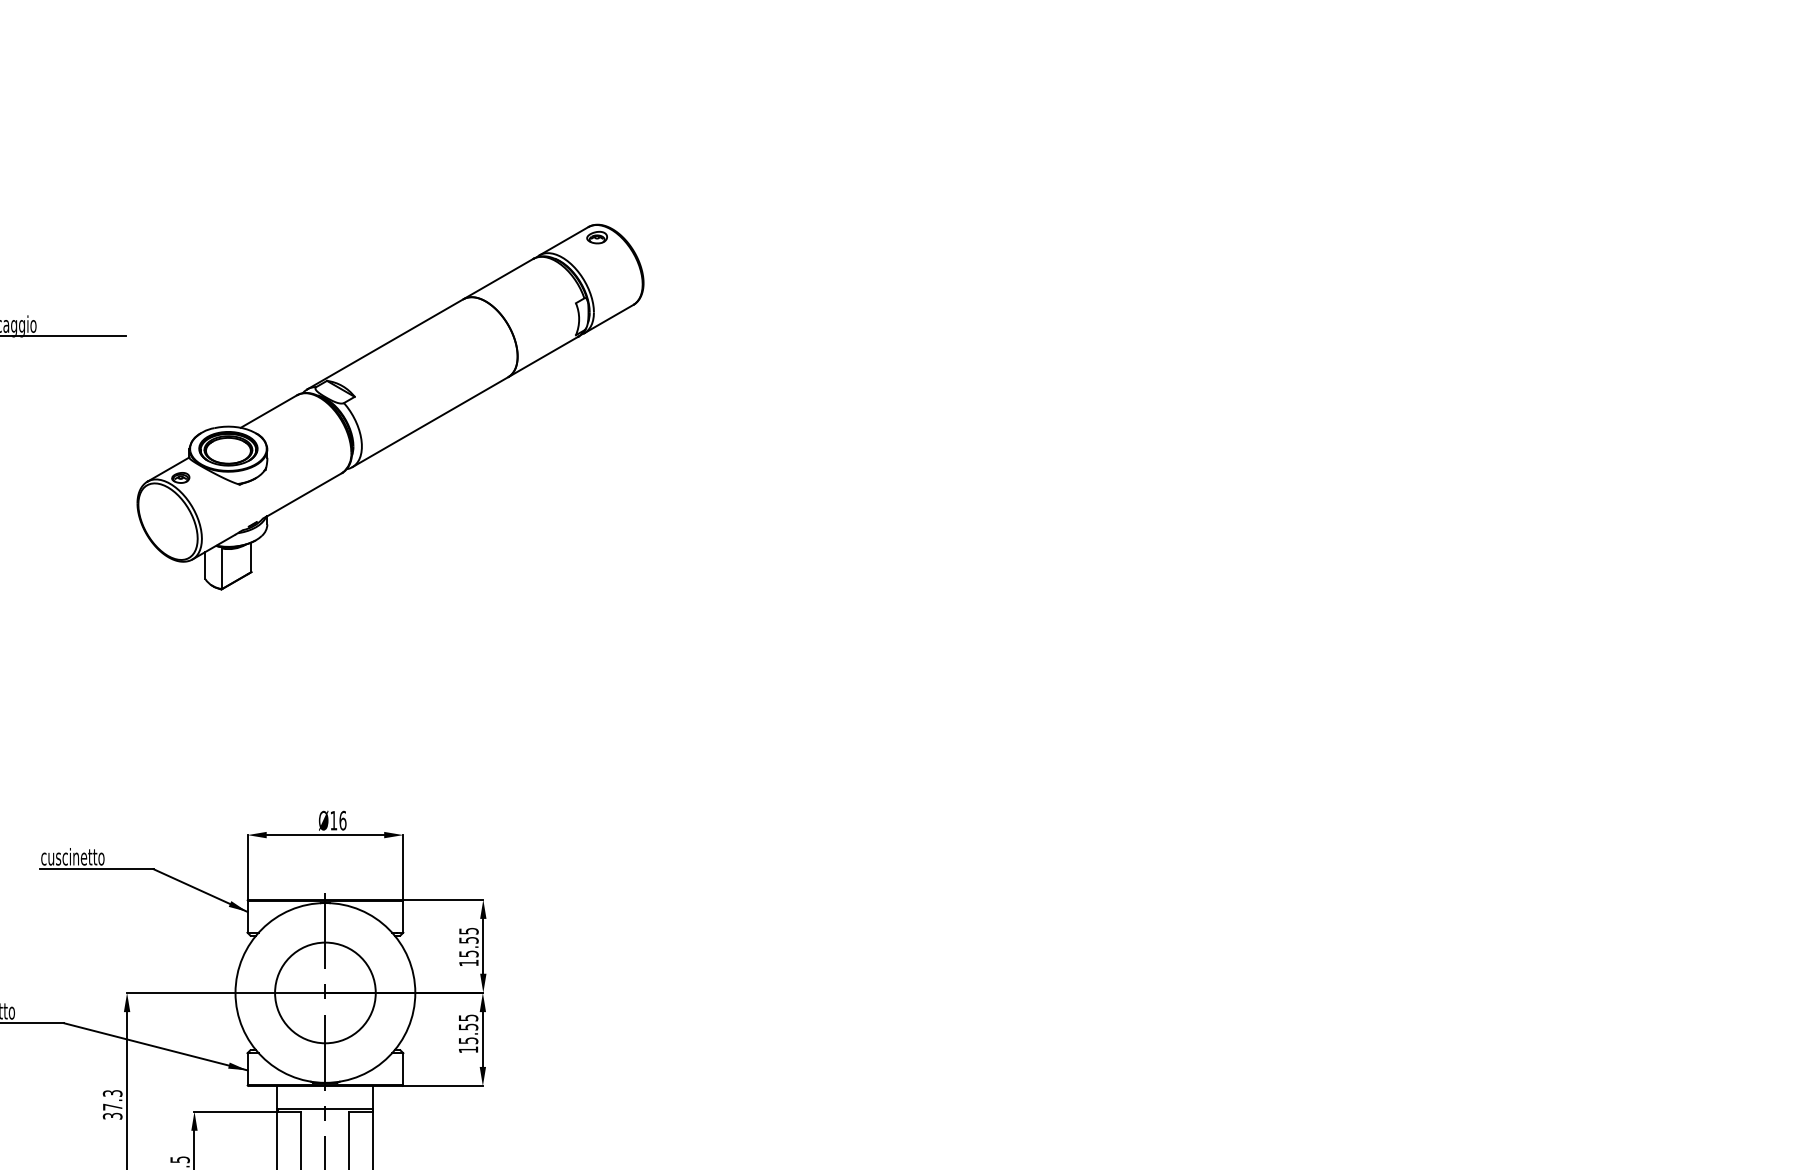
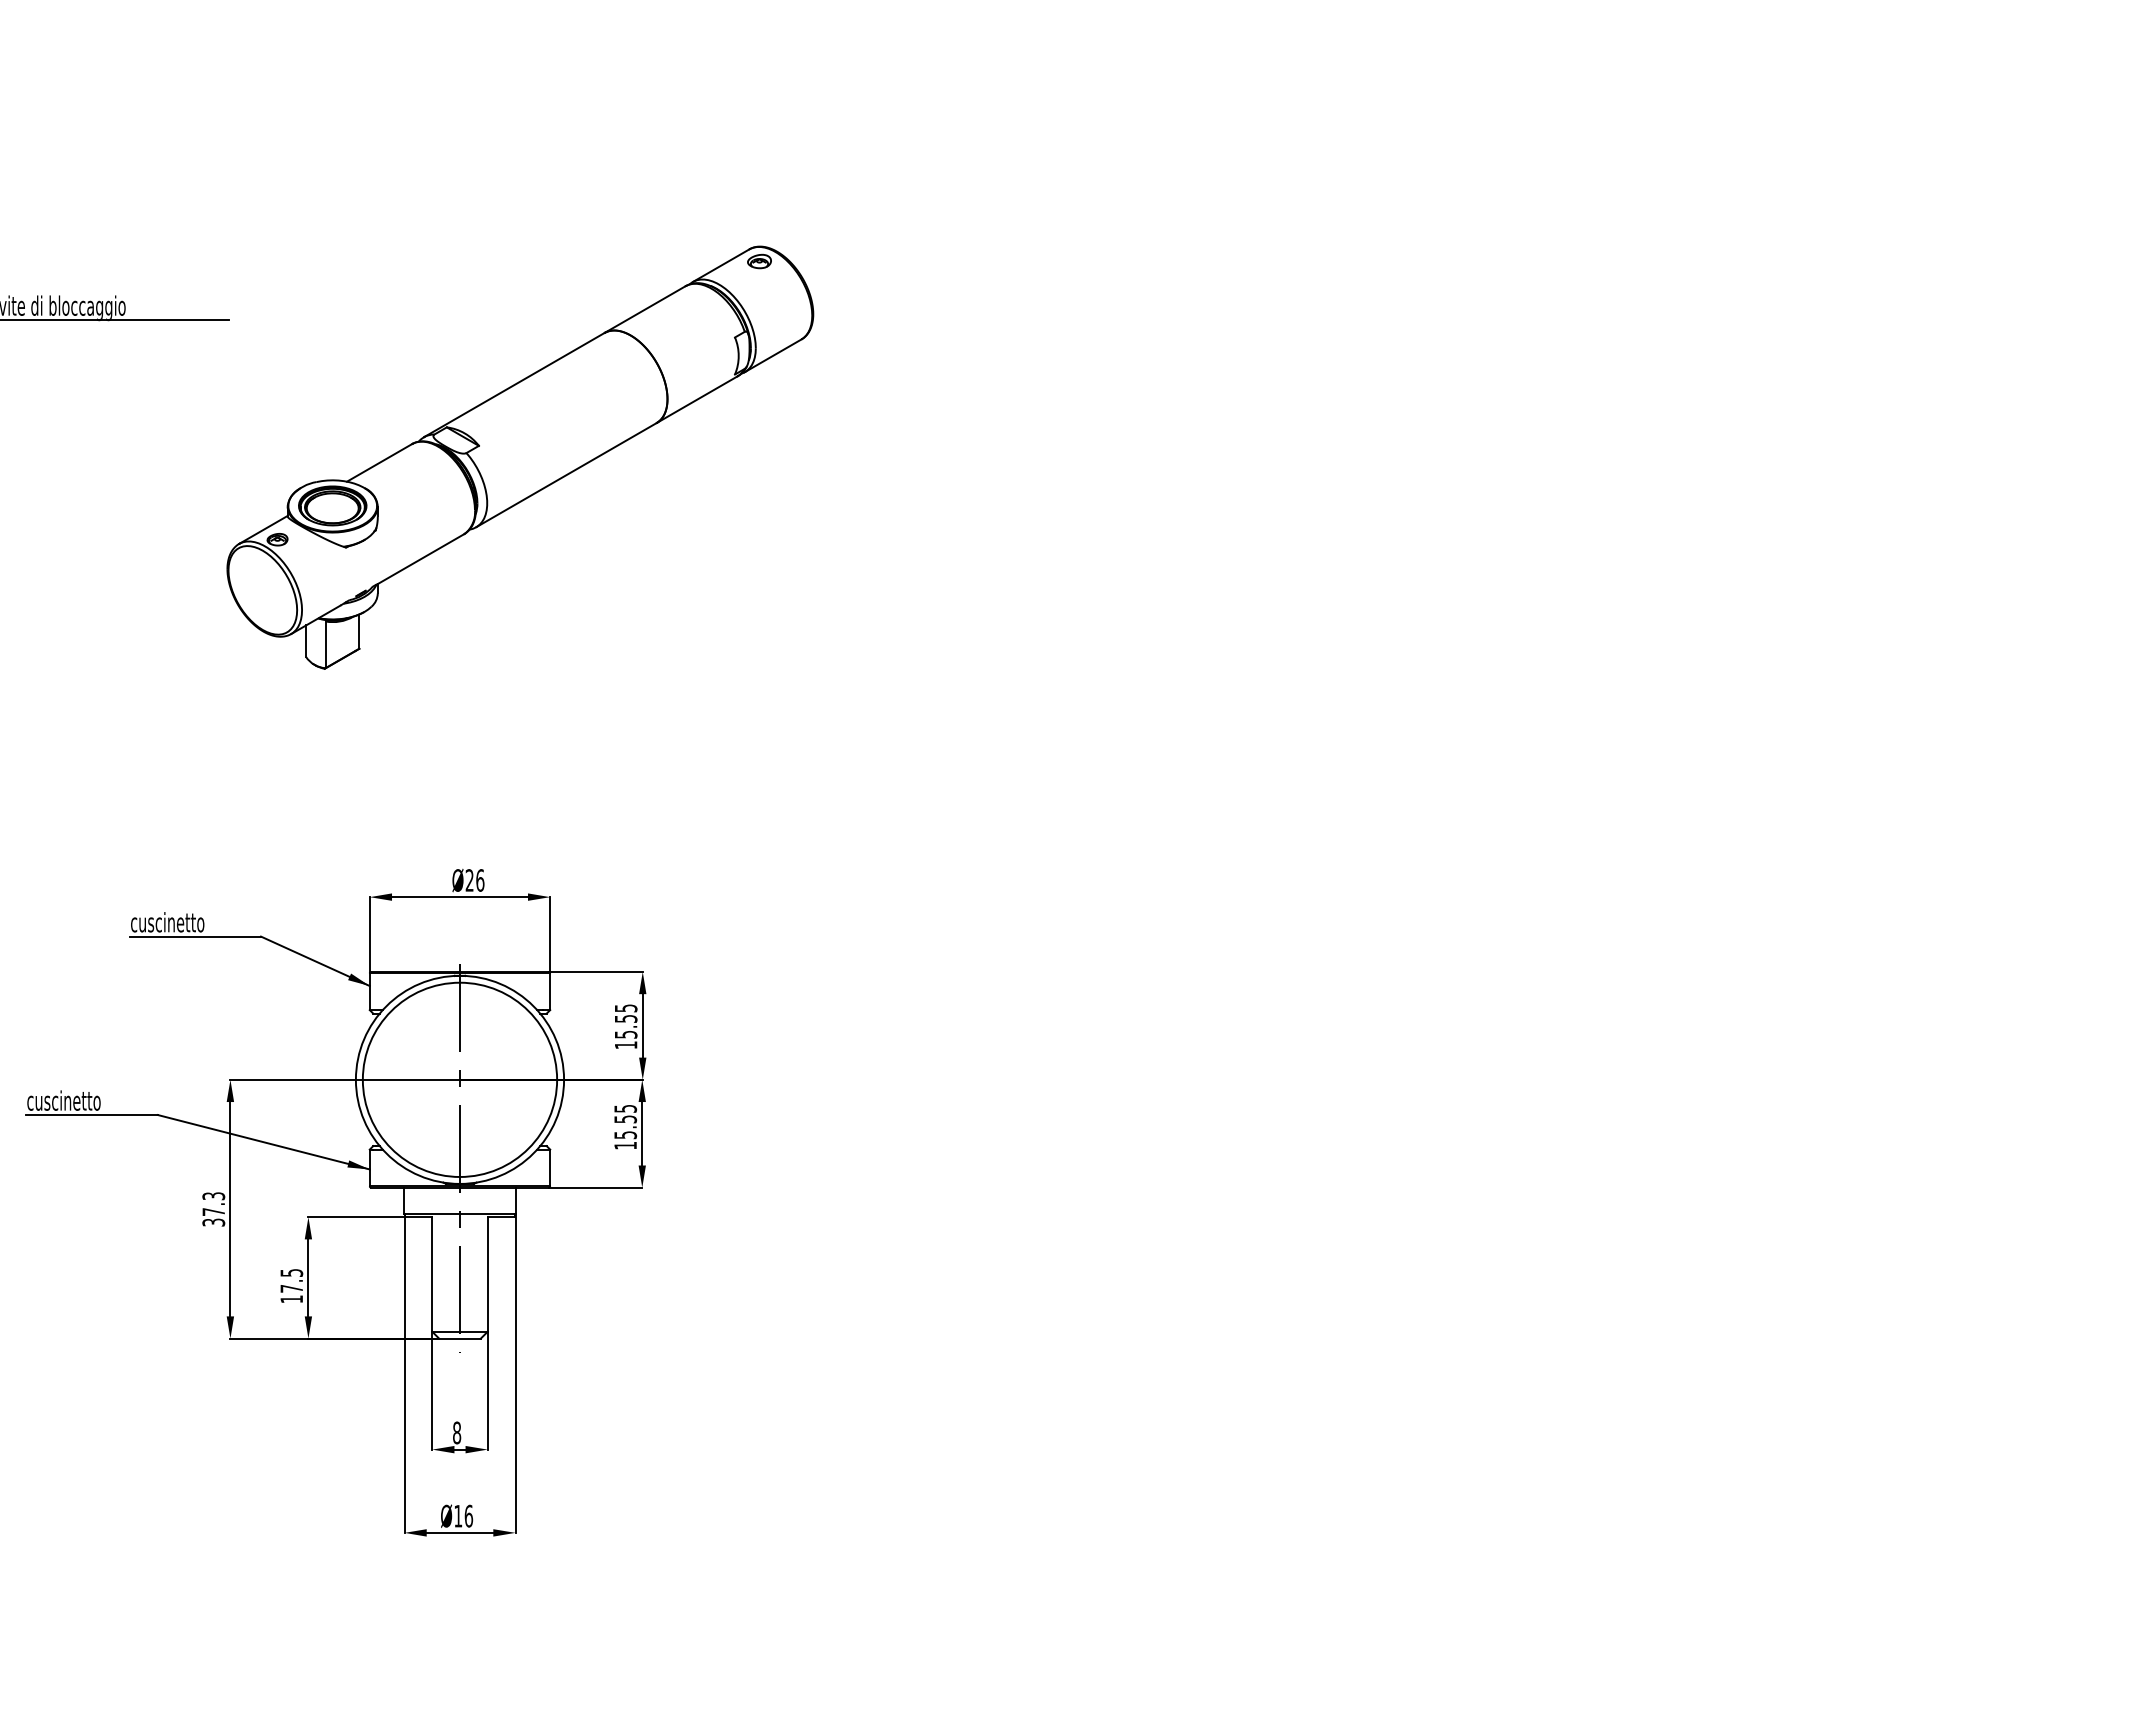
part: (390, 406) -> (520, 457), moved
text: (333, 820) -> (469, 880), Ø16 -> Ø26
circle: (324, 992) -> (459, 1079), size x1.67

